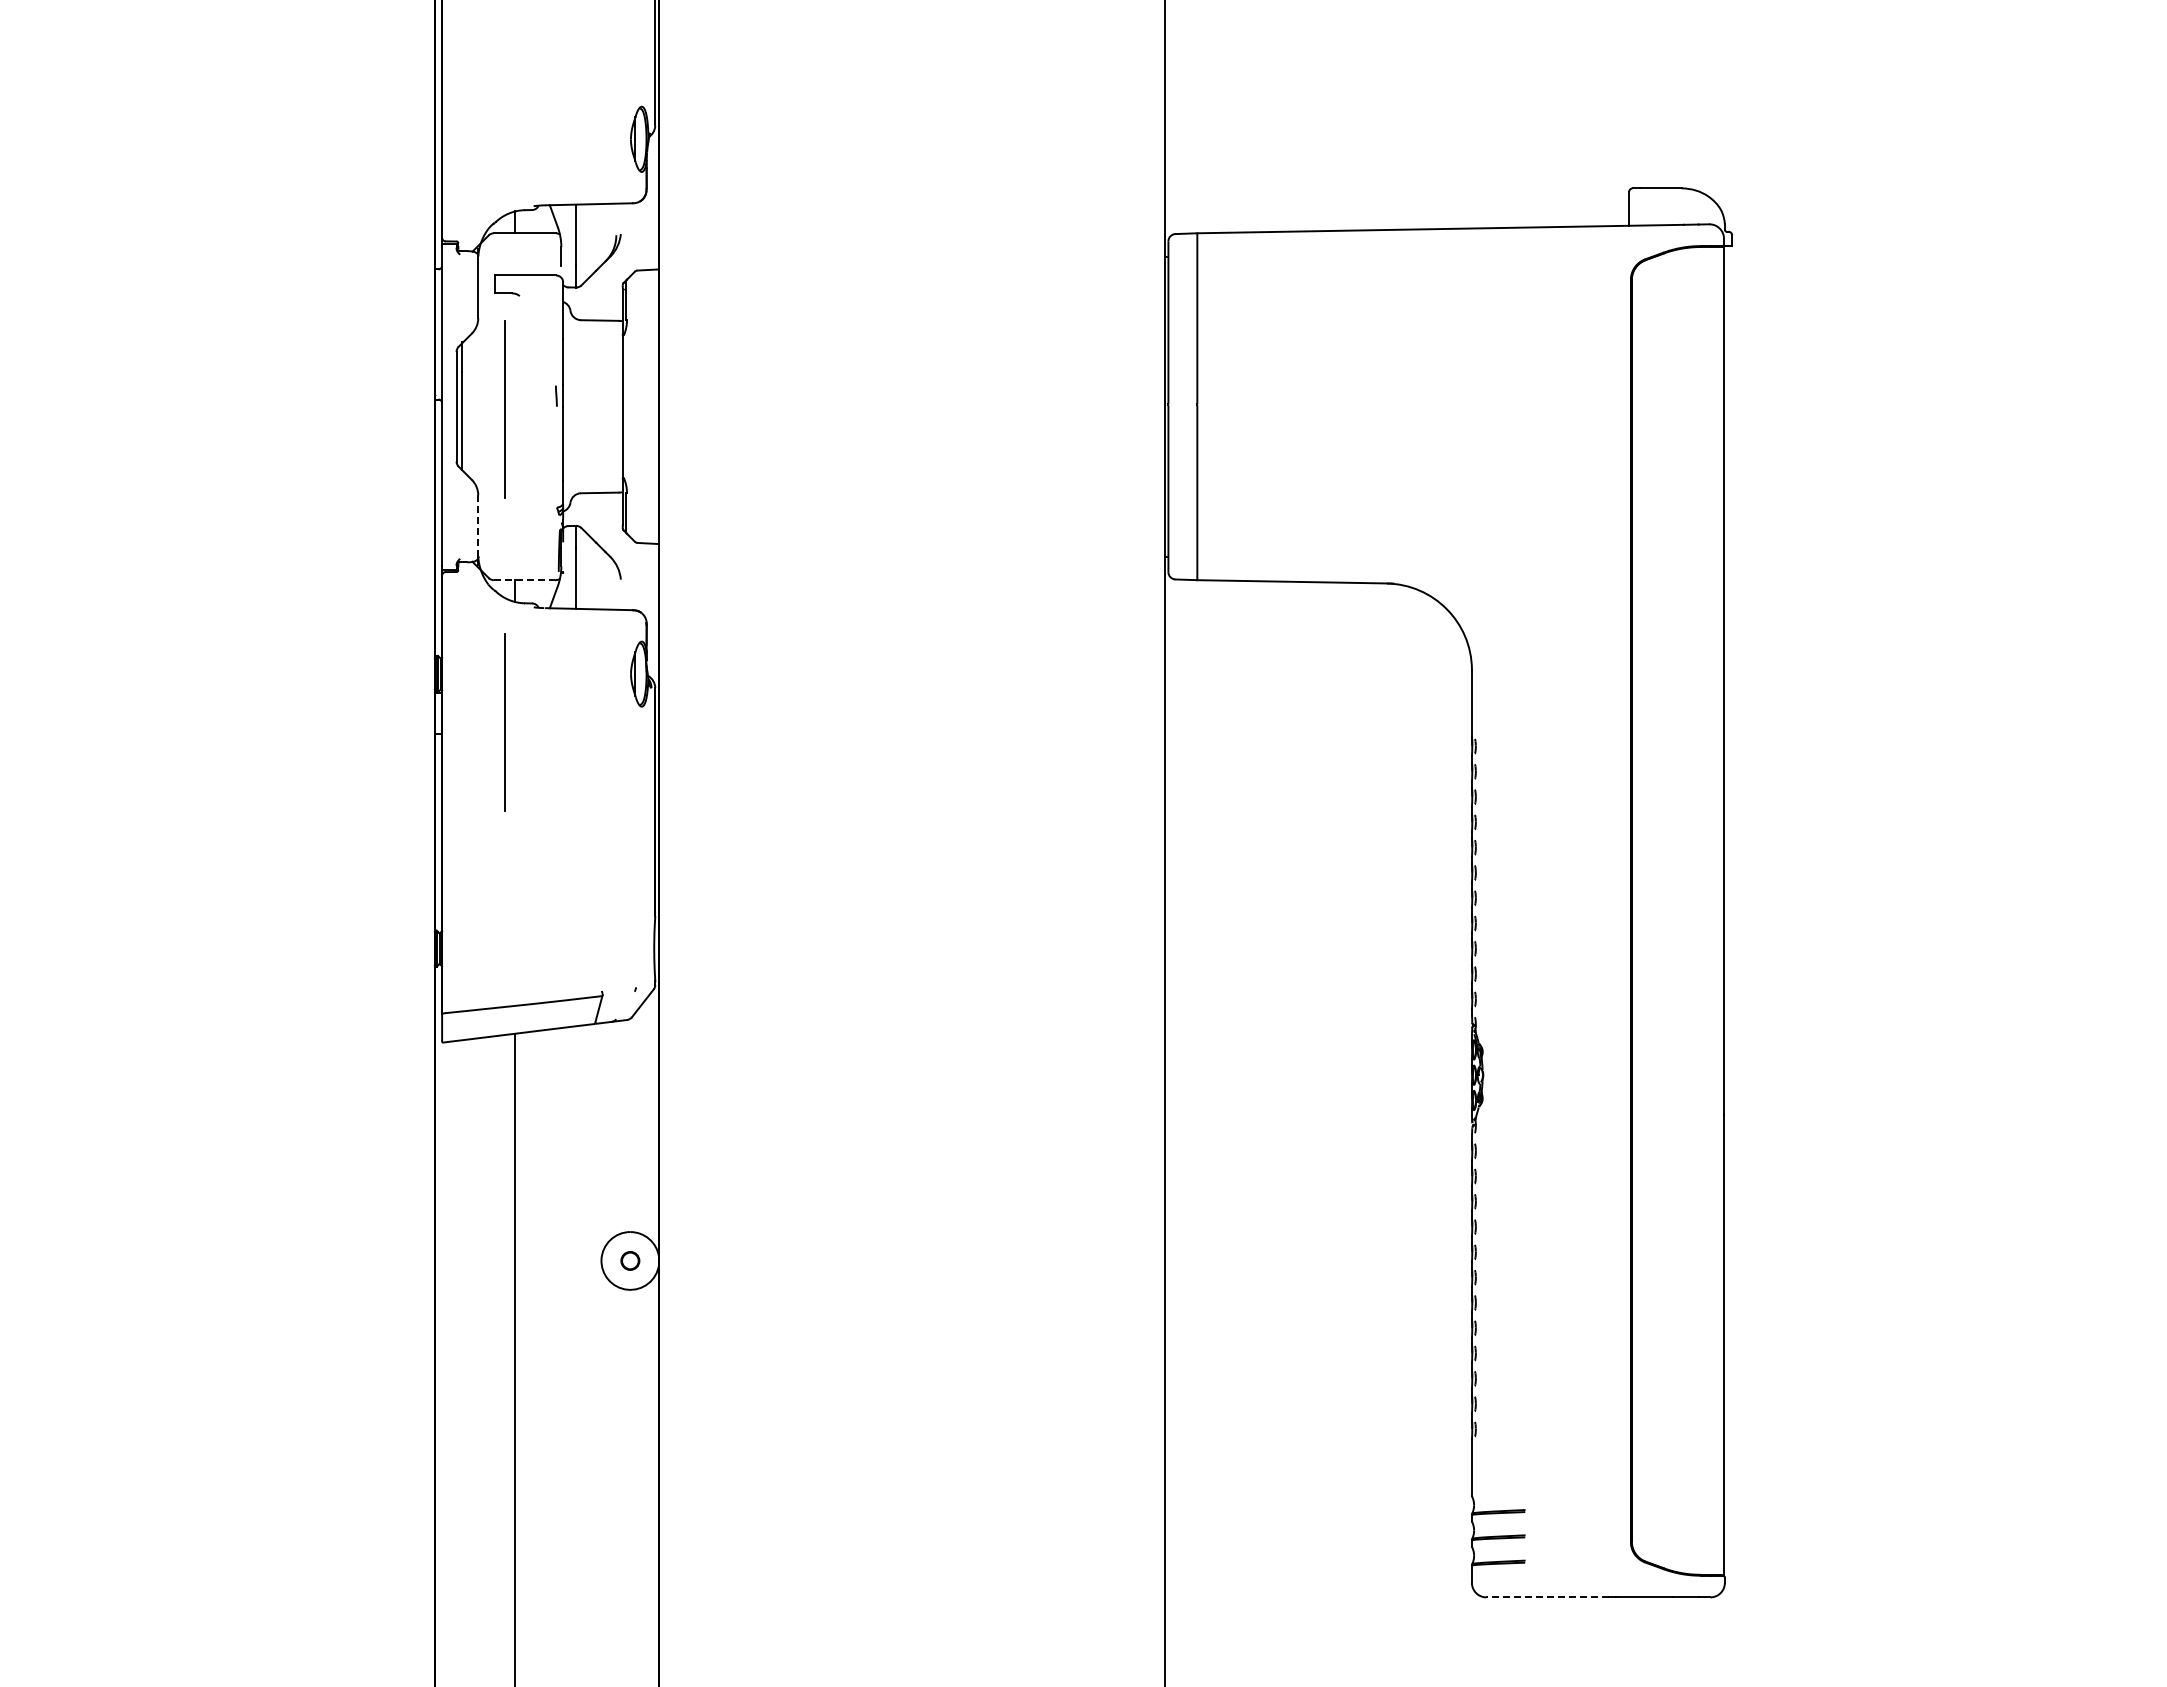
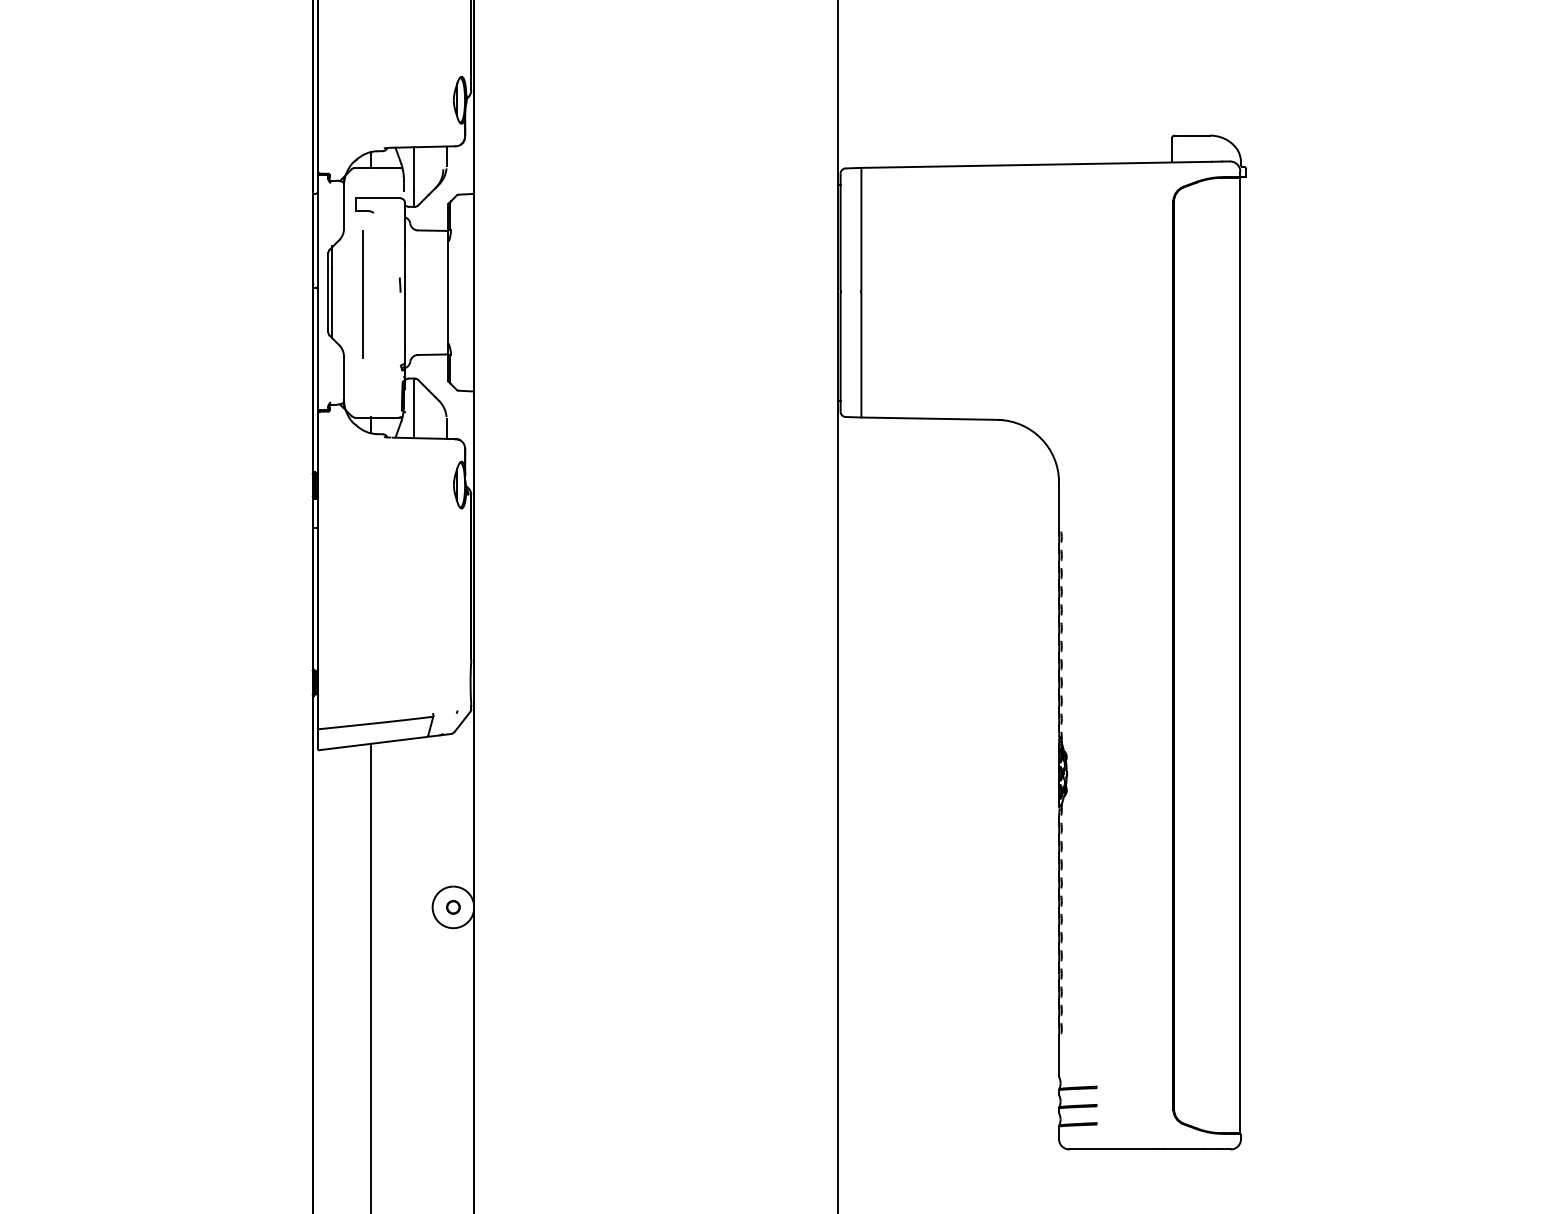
line: (620, 216) -> (446, 155), added
line: (478, 526) -> (344, 378), dashed -> solid
line: (524, 580) -> (377, 417), dashed -> solid
line: (620, 595) -> (446, 428), added
line: (504, 722) -> (362, 519), removed
line: (1547, 1597) -> (1113, 1149), dashed -> solid

